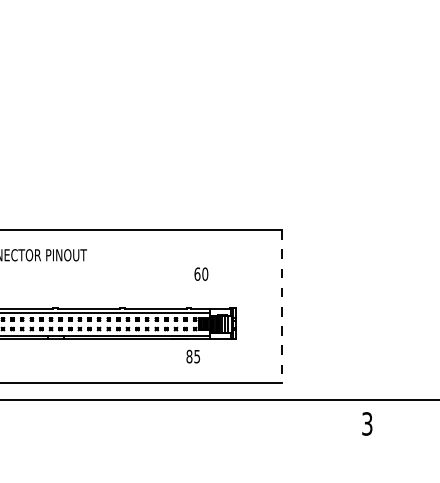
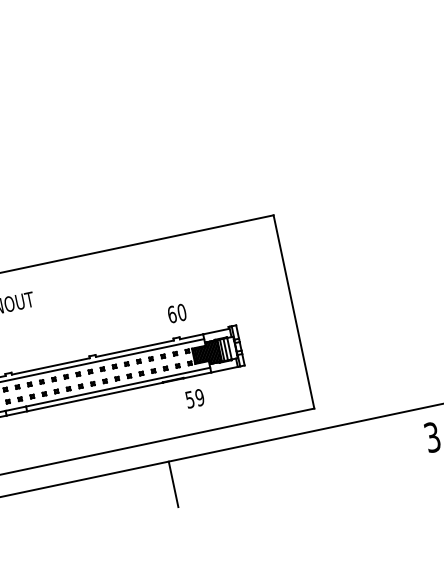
text: (201, 273) -> (177, 312), moved
line: (282, 306) -> (294, 311), dashed -> solid
text: (193, 356) -> (195, 398), 85 -> 59
line: (163, 418) -> (173, 484), added

